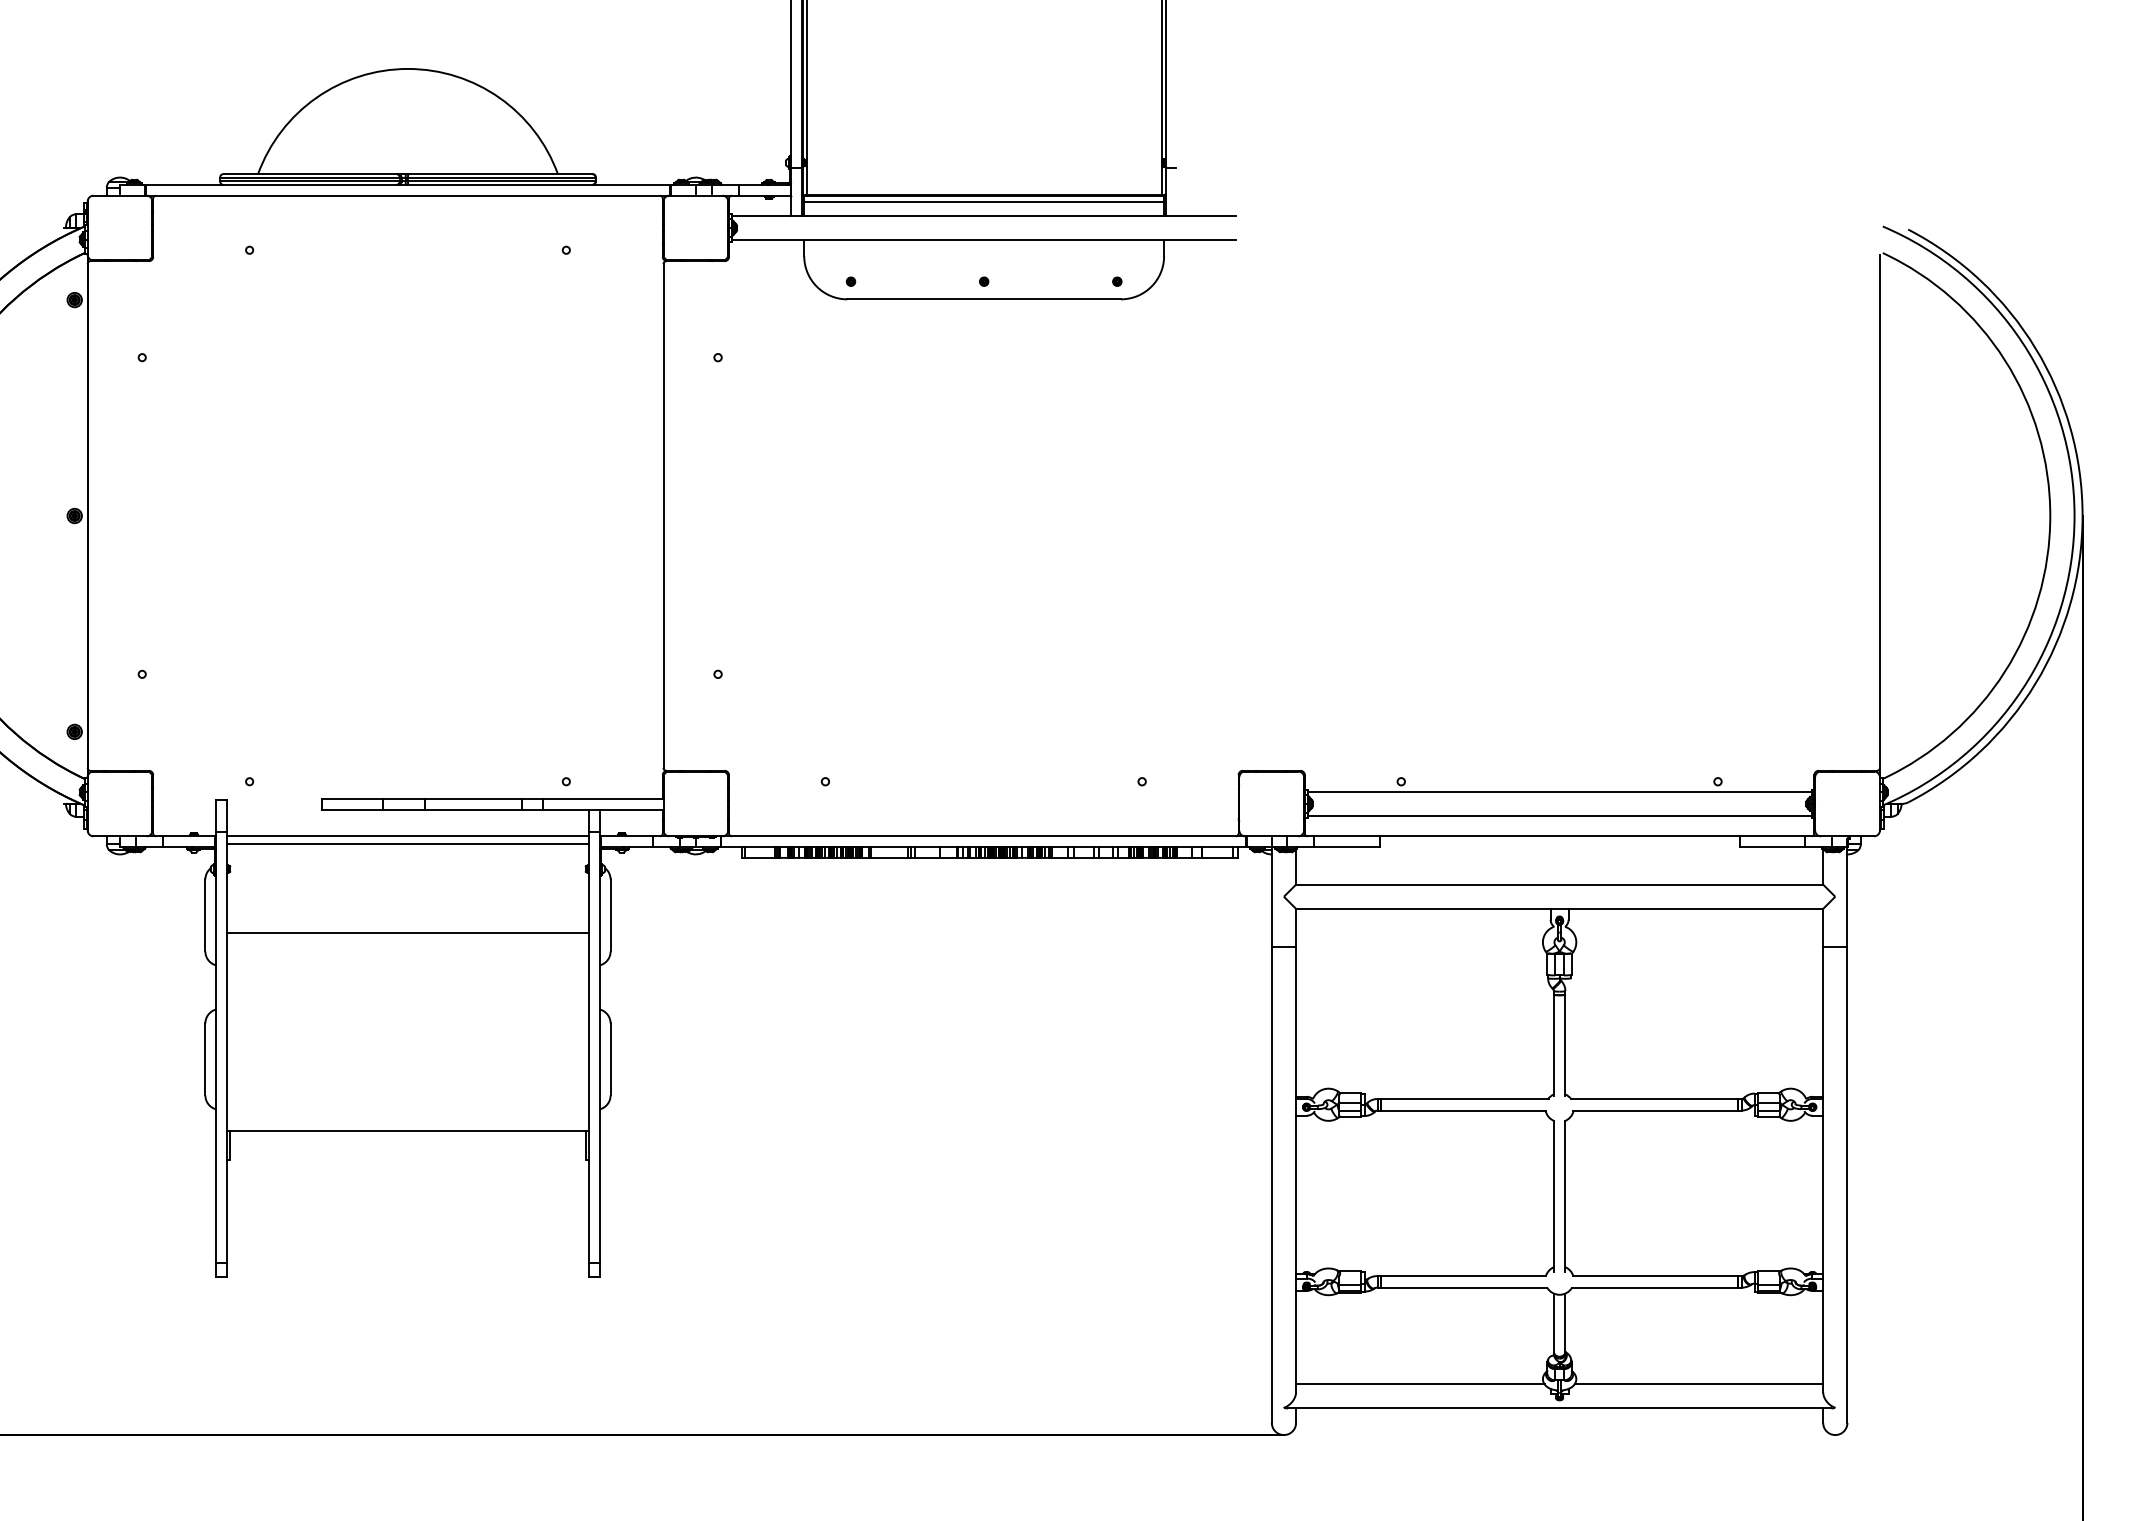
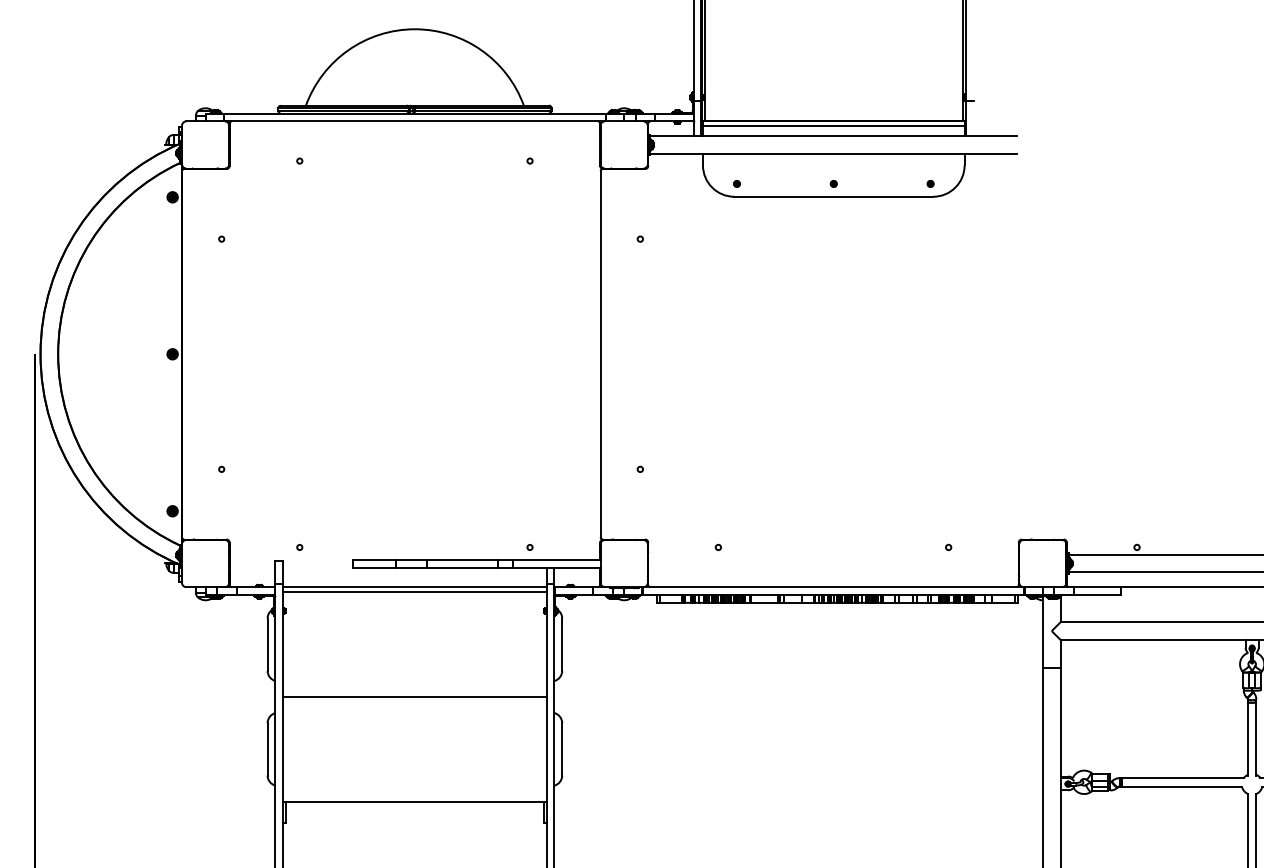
line: (407, 933) -> (414, 697), moved

